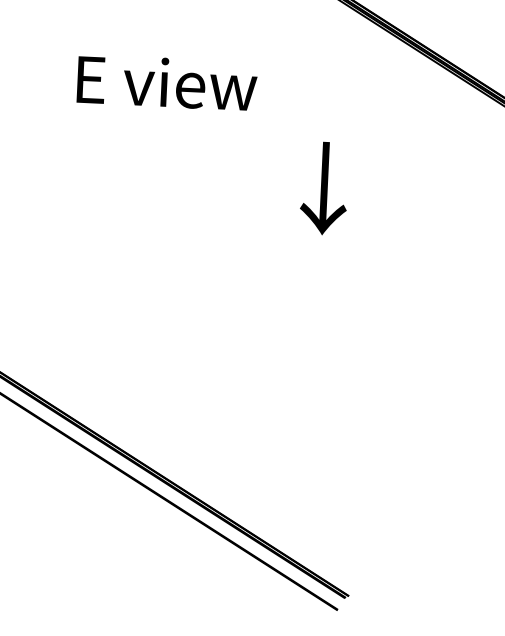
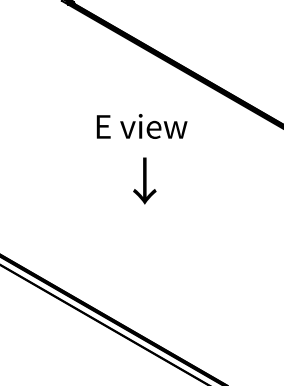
text: (165, 82) -> (141, 126), moved
text: (323, 187) -> (144, 180), moved

